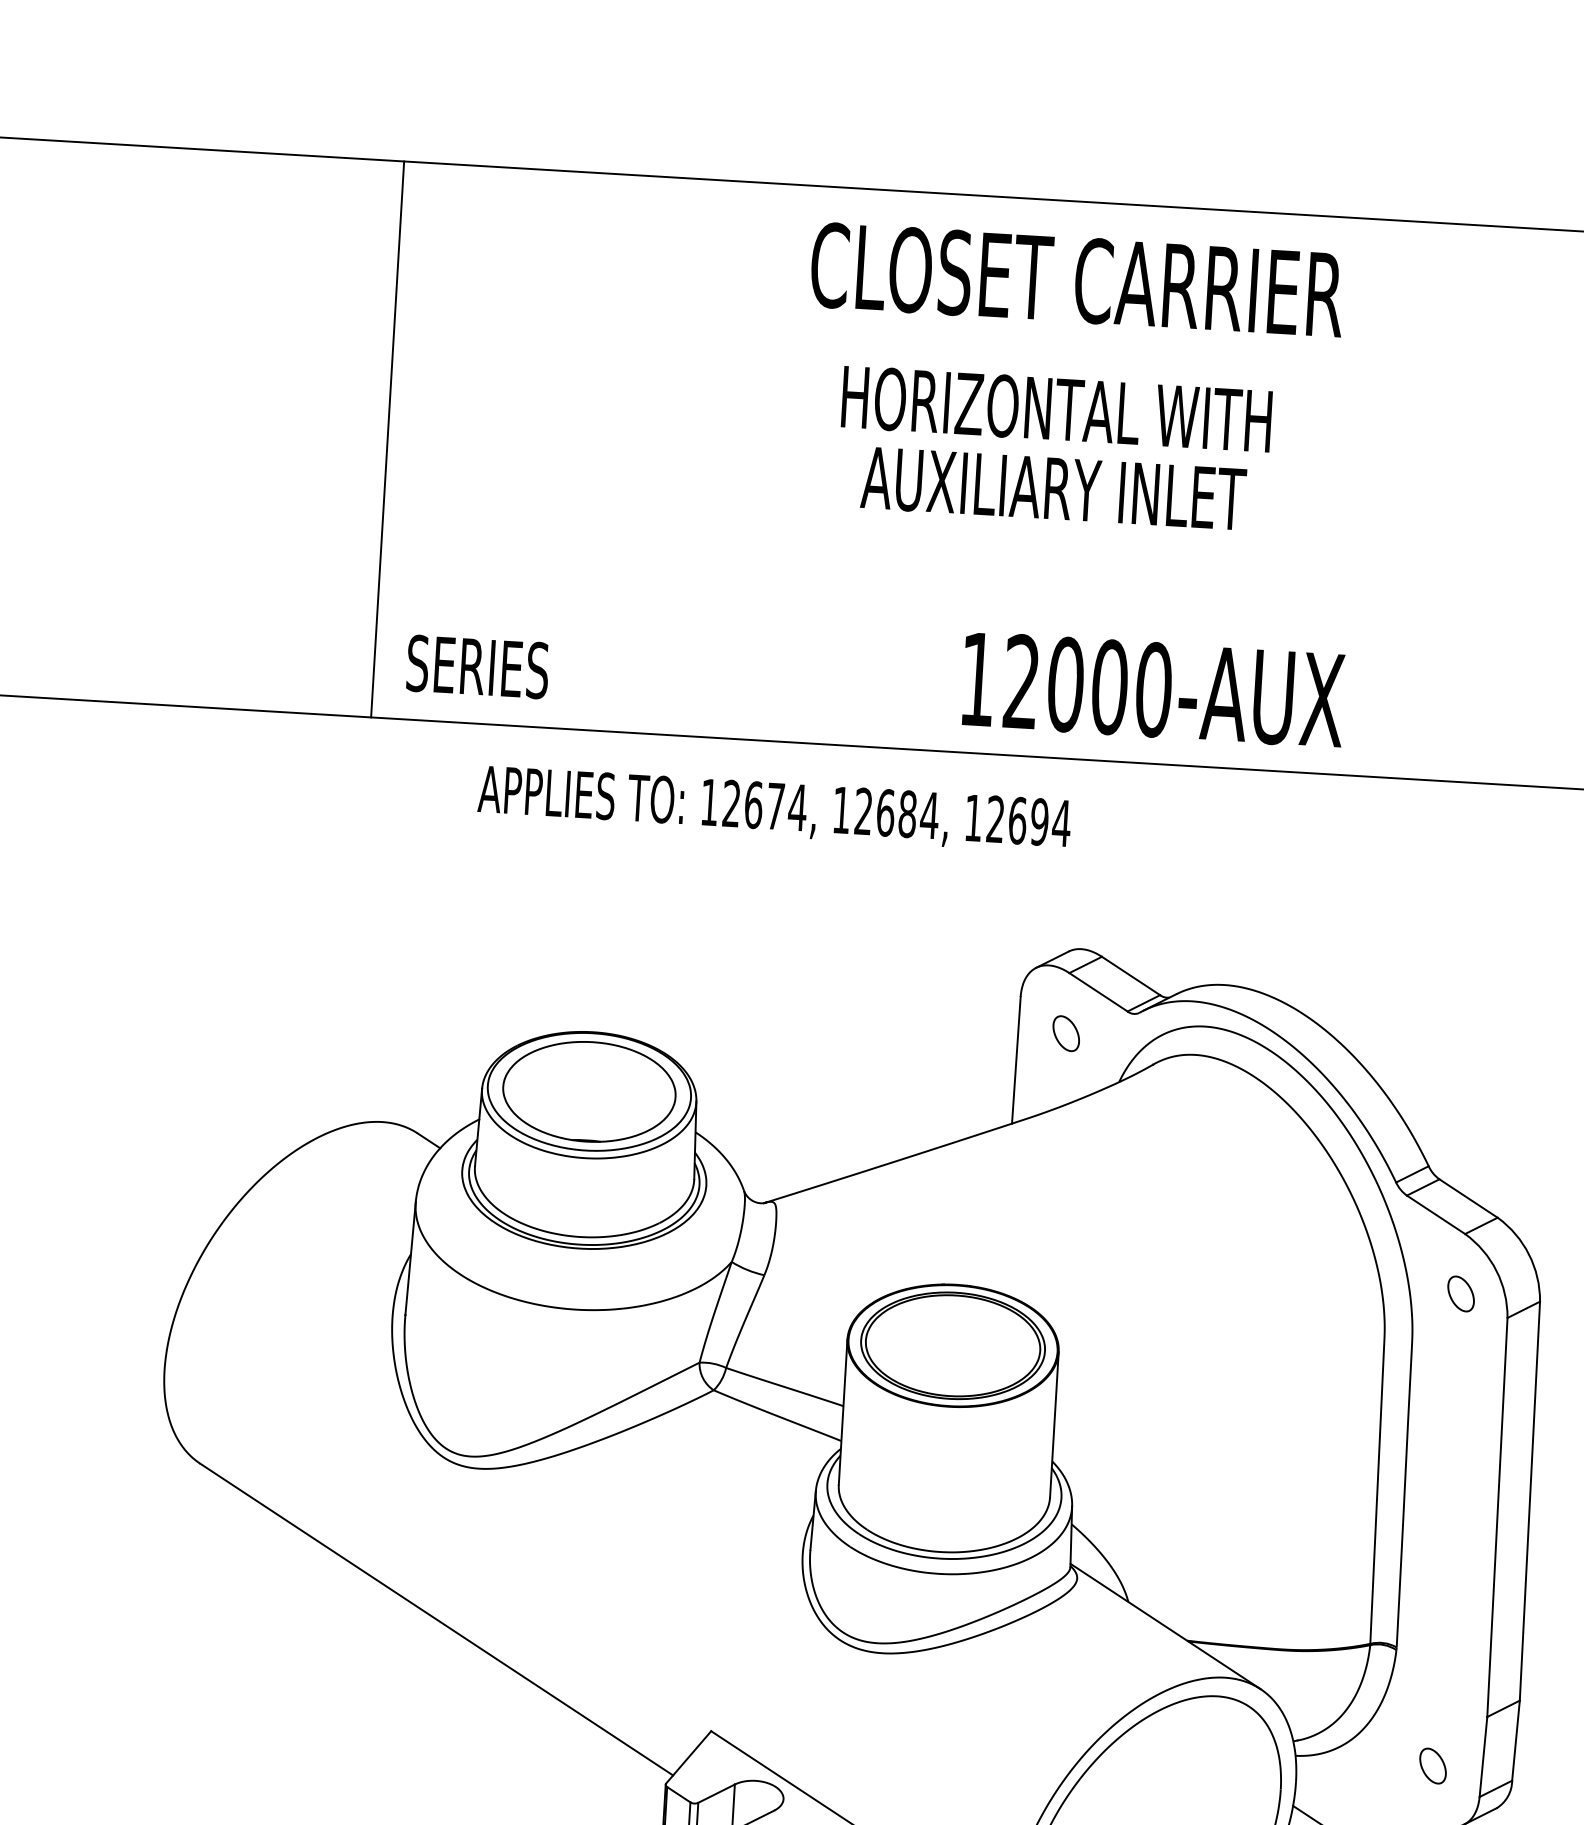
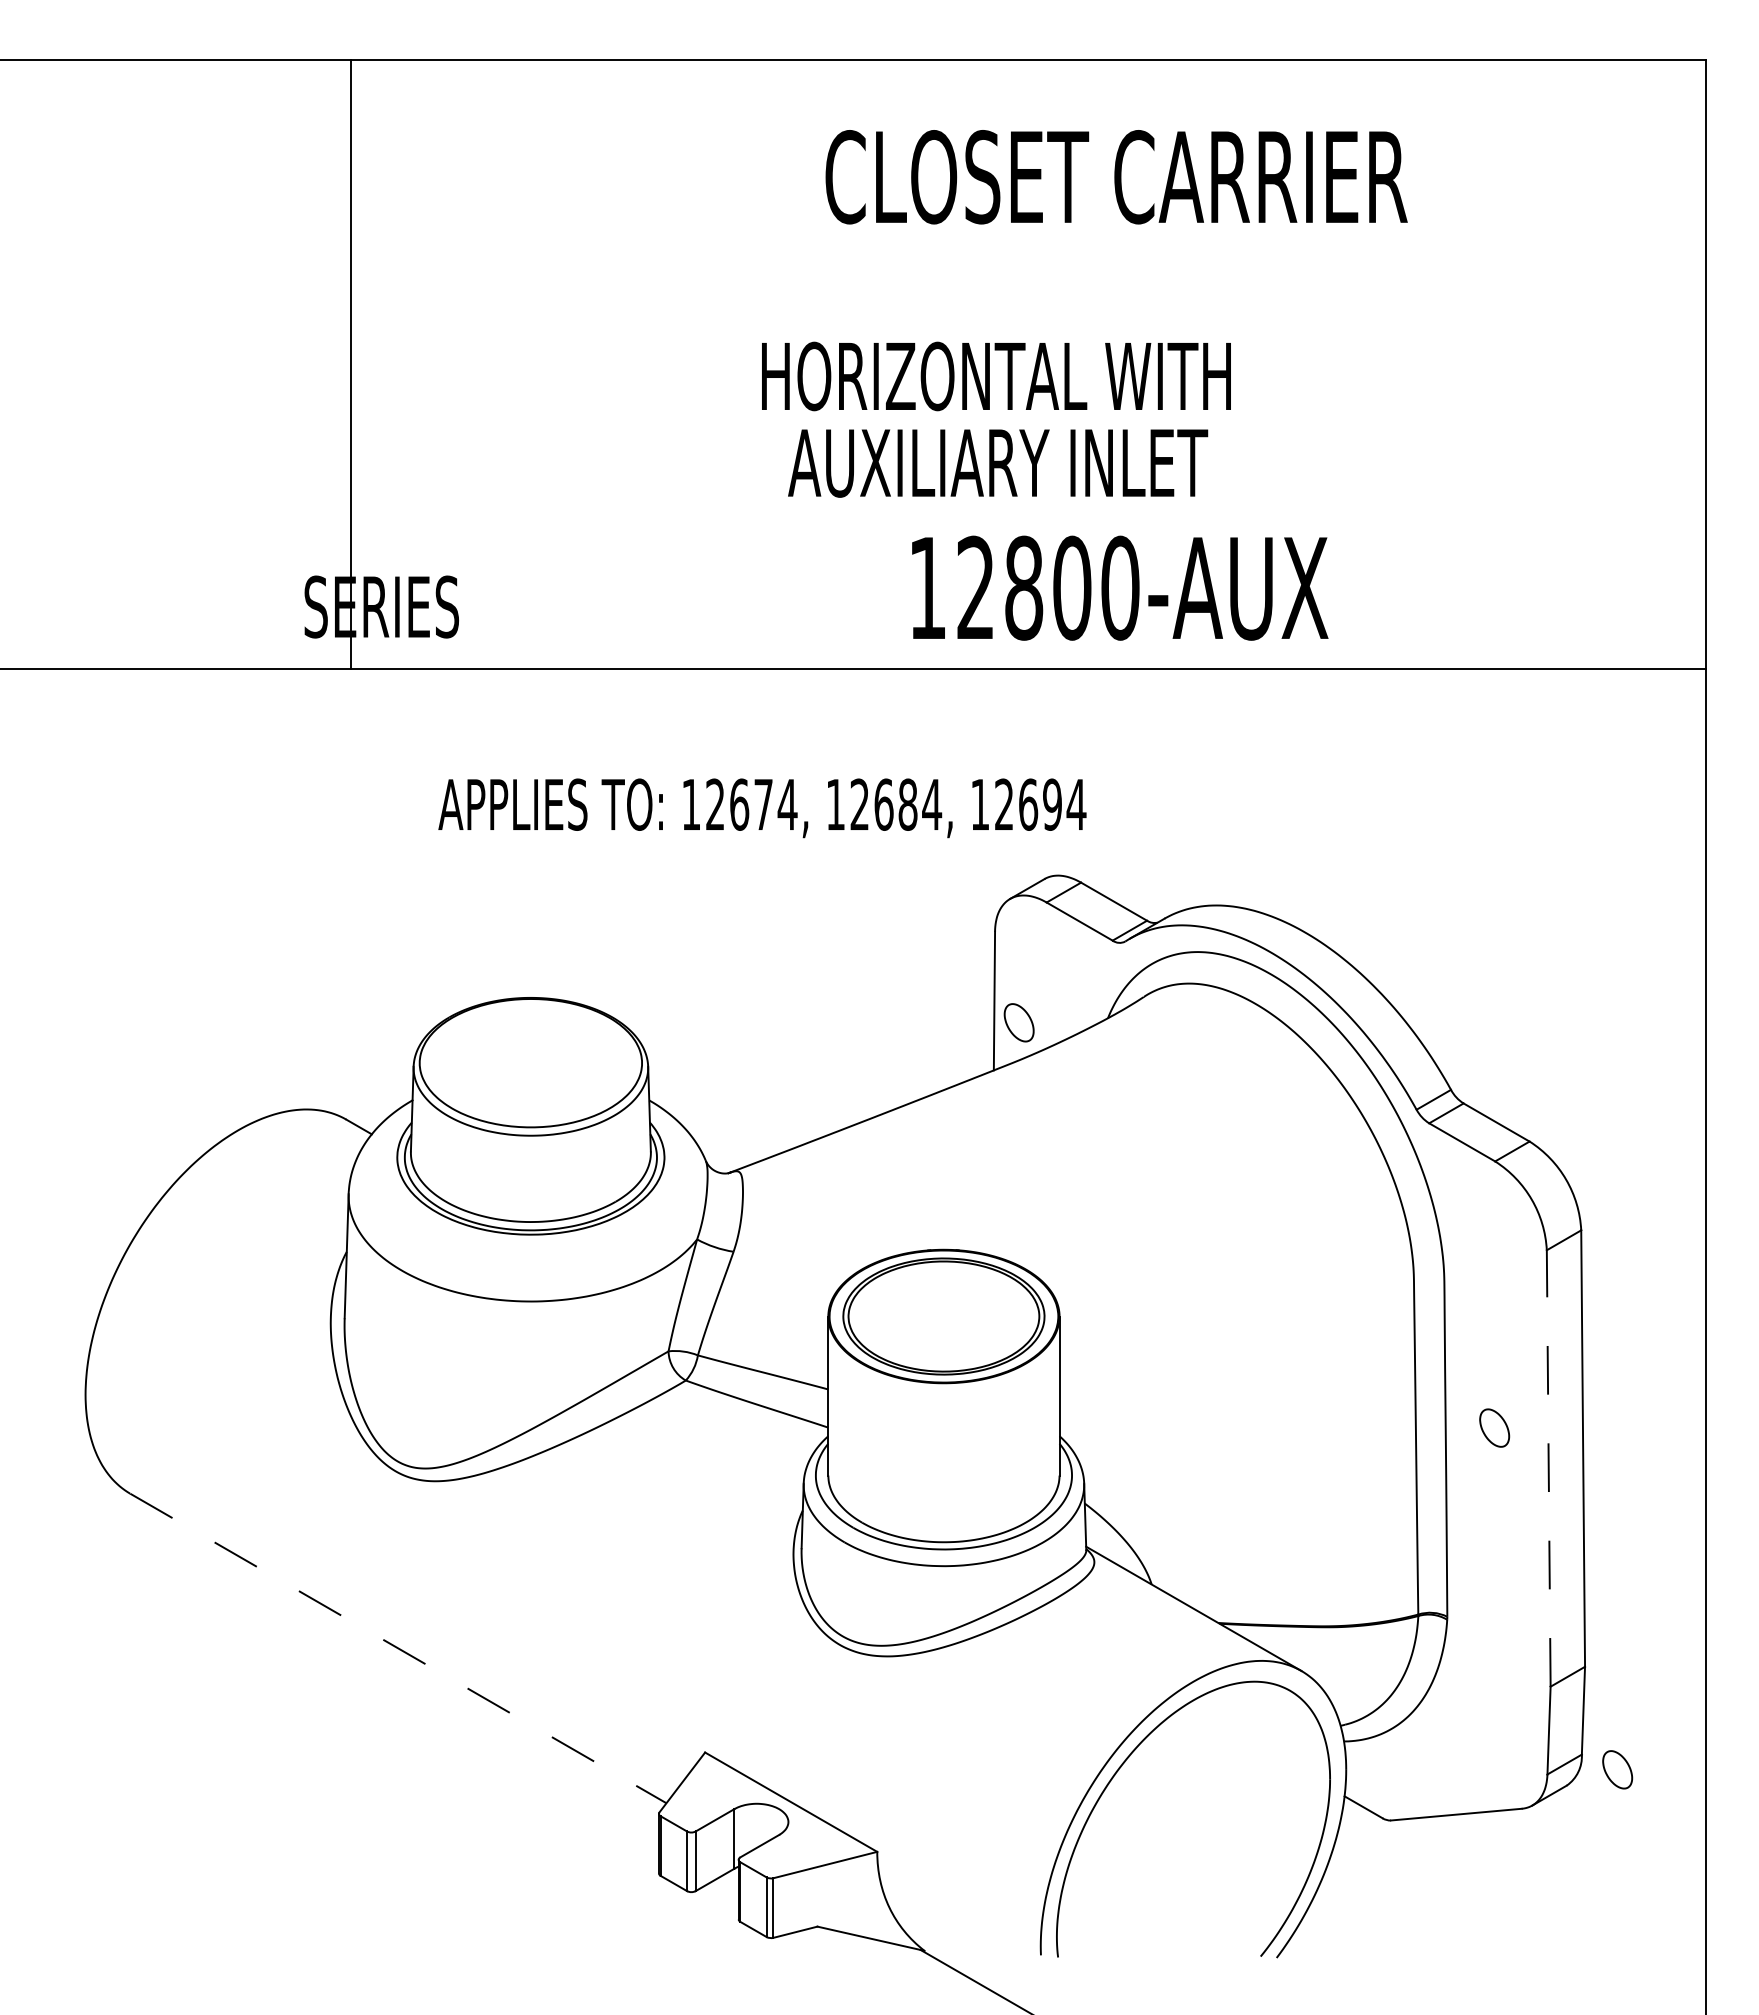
text: (1077, 280) -> (1116, 177), moved
line: (387, 439) -> (350, 364), moved
text: (1054, 448) -> (996, 419), moved
text: (1066, 684) -> (1024, 588), 12000-AUX -> 12800-AUX
text: (774, 809) -> (762, 808), moved
part: (1065, 1033) -> (1018, 1022), moved
part: (589, 1091) -> (530, 1062), removed
part: (1460, 1293) -> (1494, 1427), moved
line: (1497, 1516) -> (1548, 1467), solid -> dashed
line: (436, 1619) -> (398, 1648), solid -> dashed
part: (1432, 1765) -> (1617, 1769), moved

